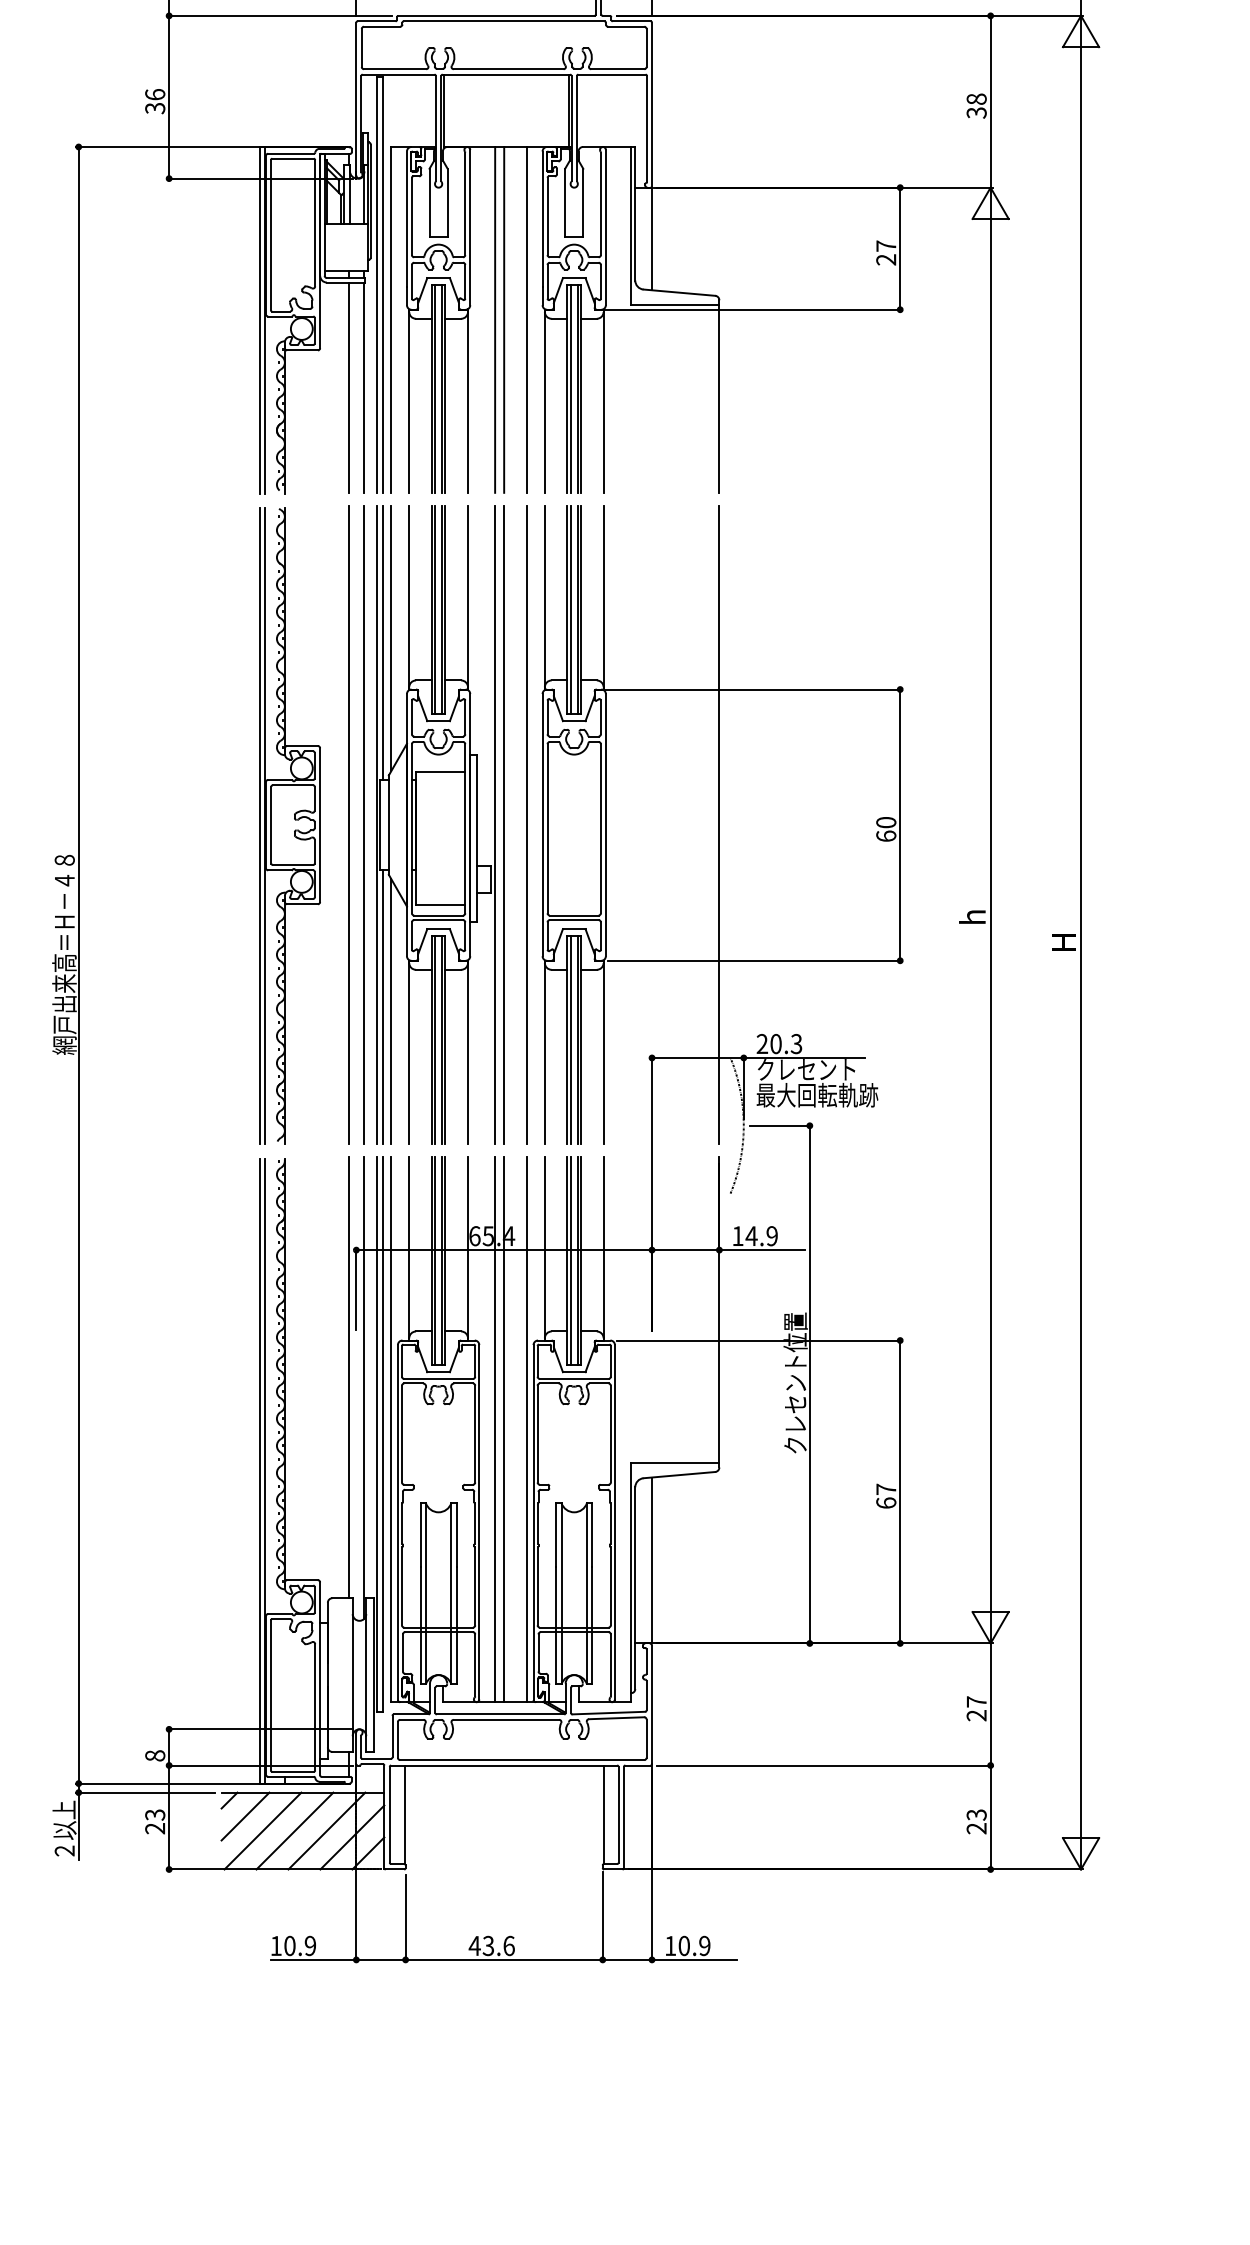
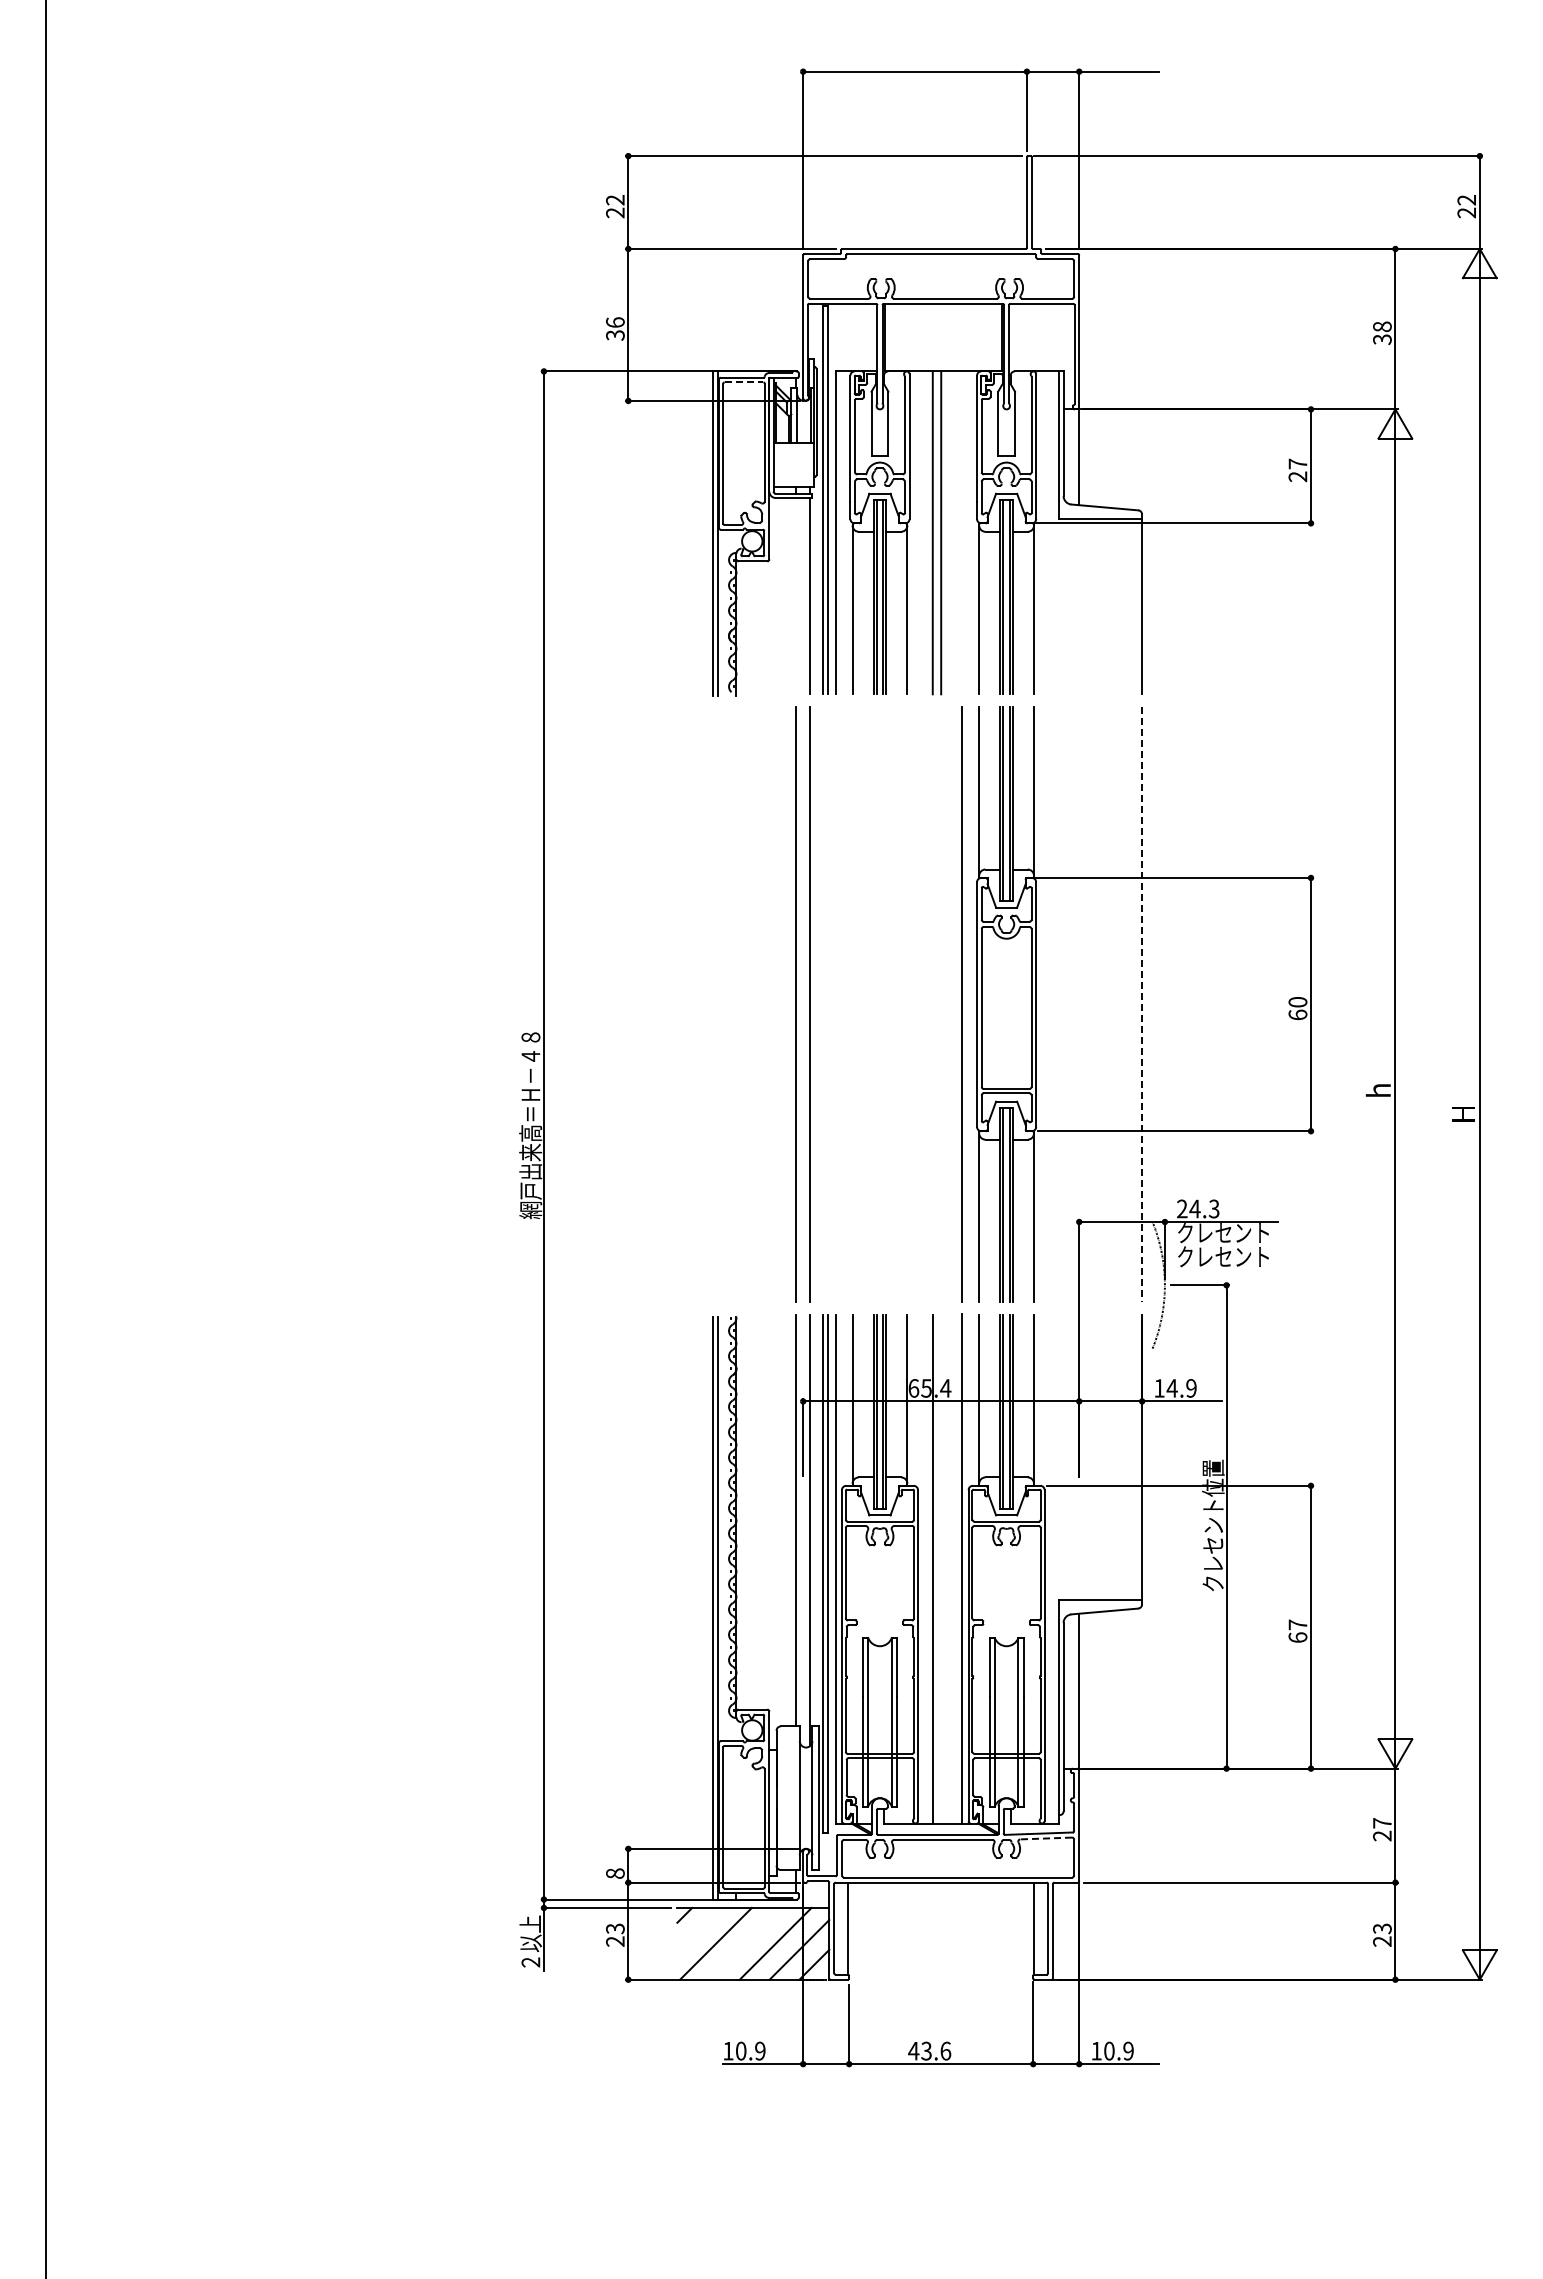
line: (293, 158) -> (744, 382), solid -> dashed
line: (526, 319) -> (962, 532), removed
line: (349, 388) -> (796, 596), removed
part: (290, 825) -> (741, 1004), removed
part: (440, 825) -> (881, 1004), removed
line: (719, 825) -> (1142, 1004), solid -> dashed
text: (775, 1043) -> (1194, 1208), 20.3 -> 24.3
text: (817, 1094) -> (1233, 1256), 最大回転軌跡 -> クレセント
line: (504, 1429) -> (941, 1568), removed
line: (616, 1718) -> (1046, 1838), solid -> dashed
line: (245, 1815) -> (699, 1929), removed
line: (294, 1830) -> (745, 1943), removed

